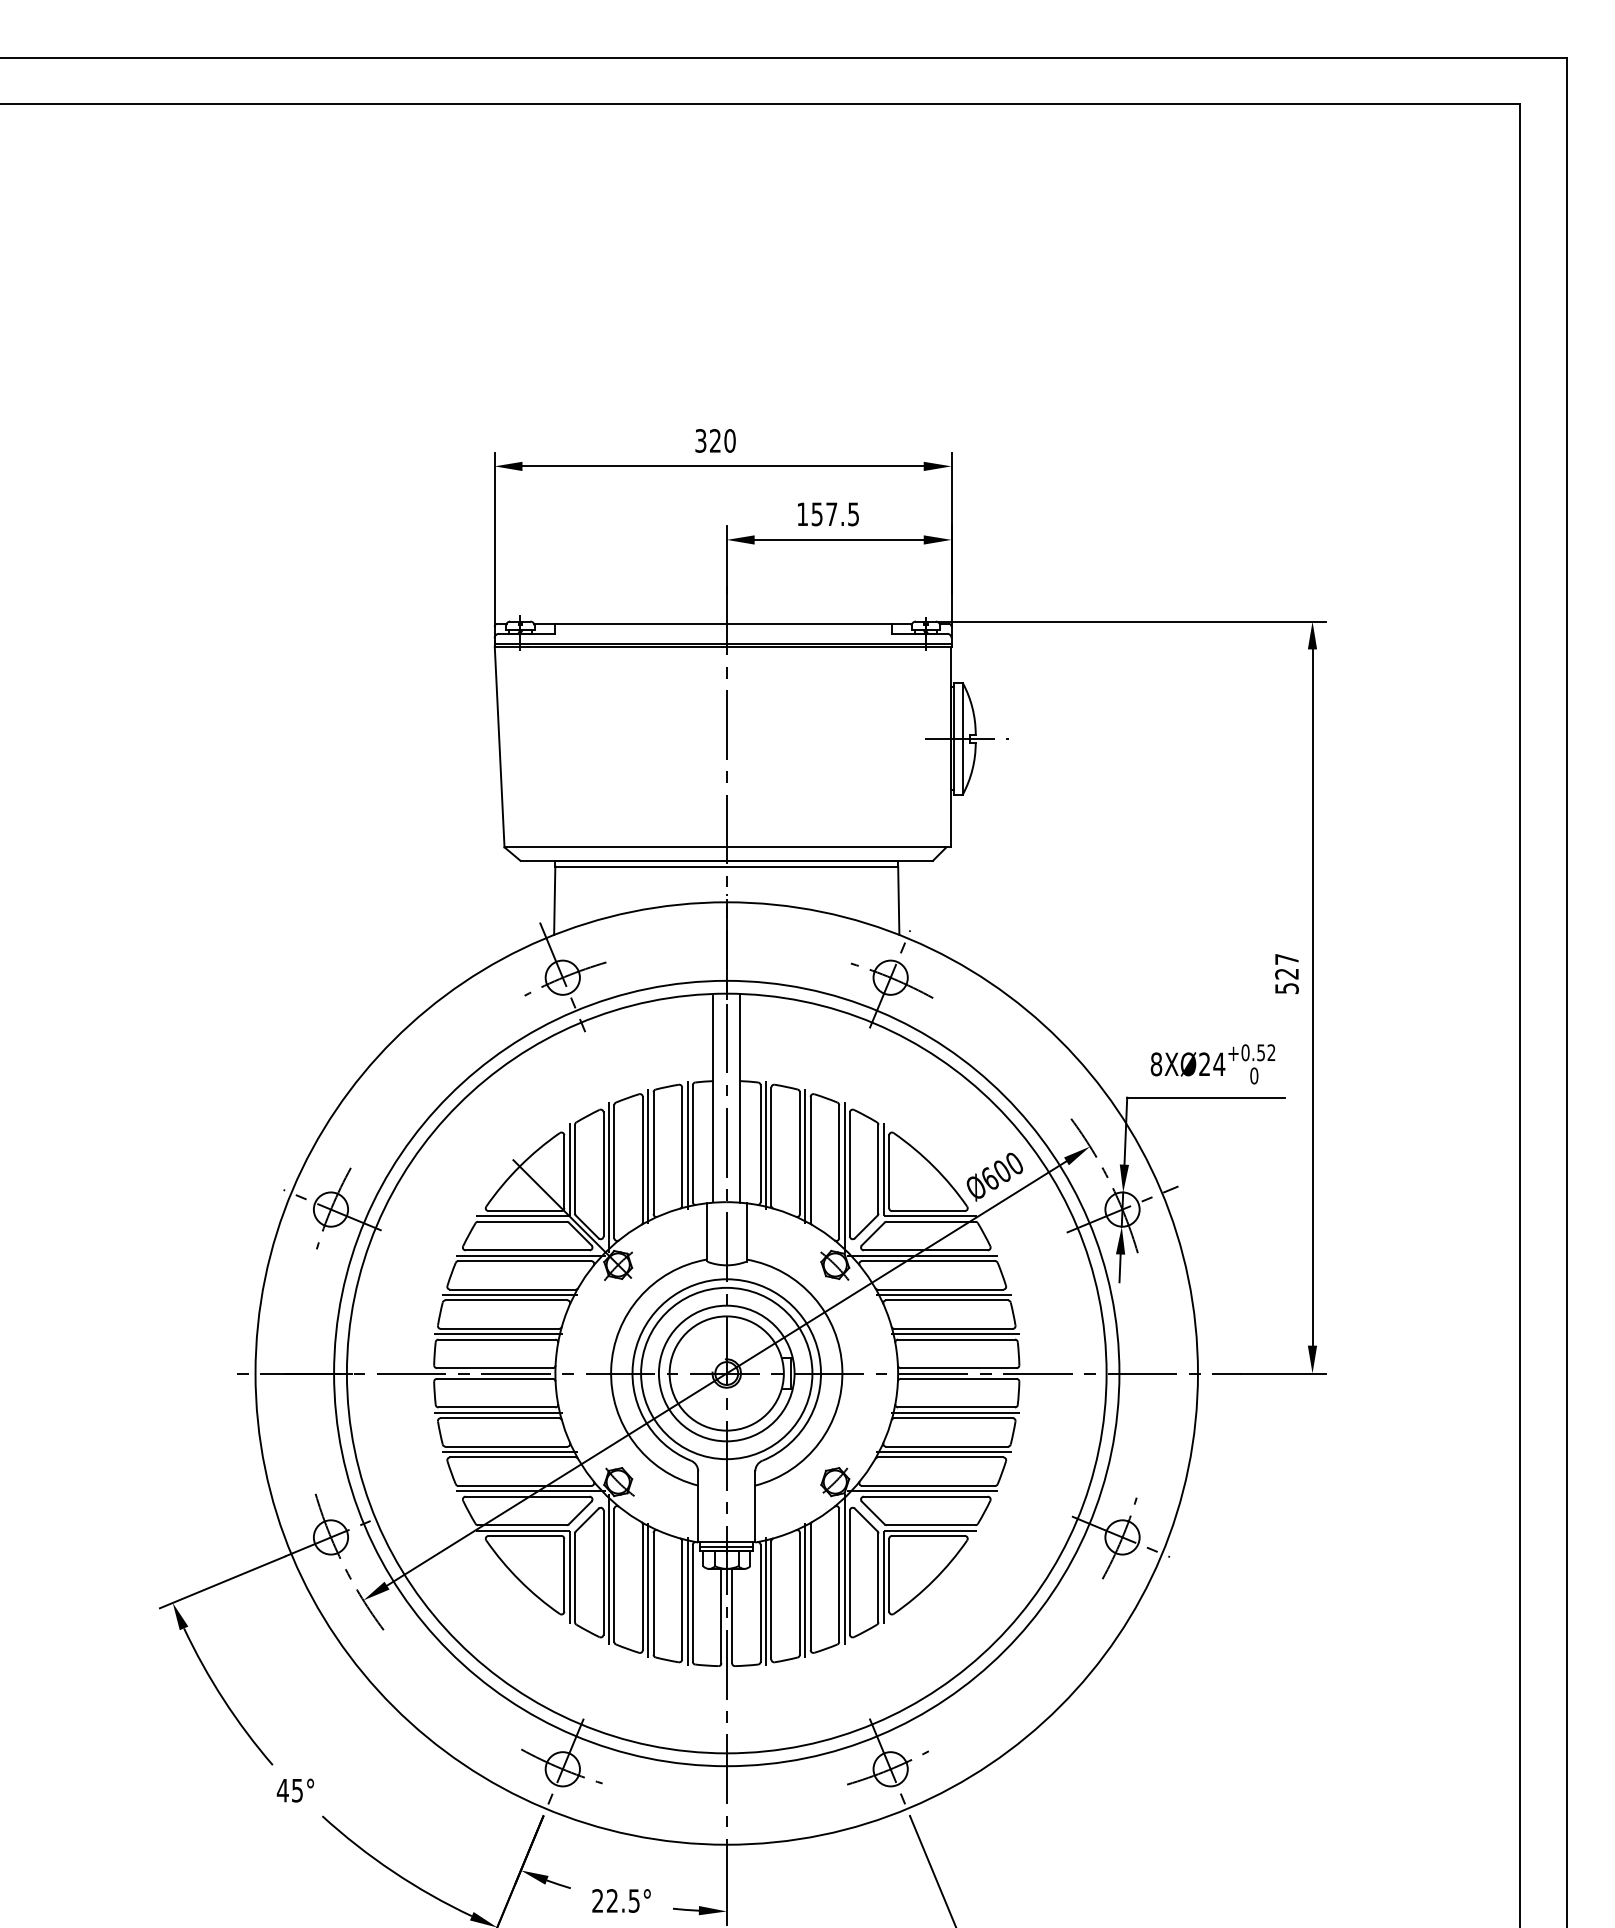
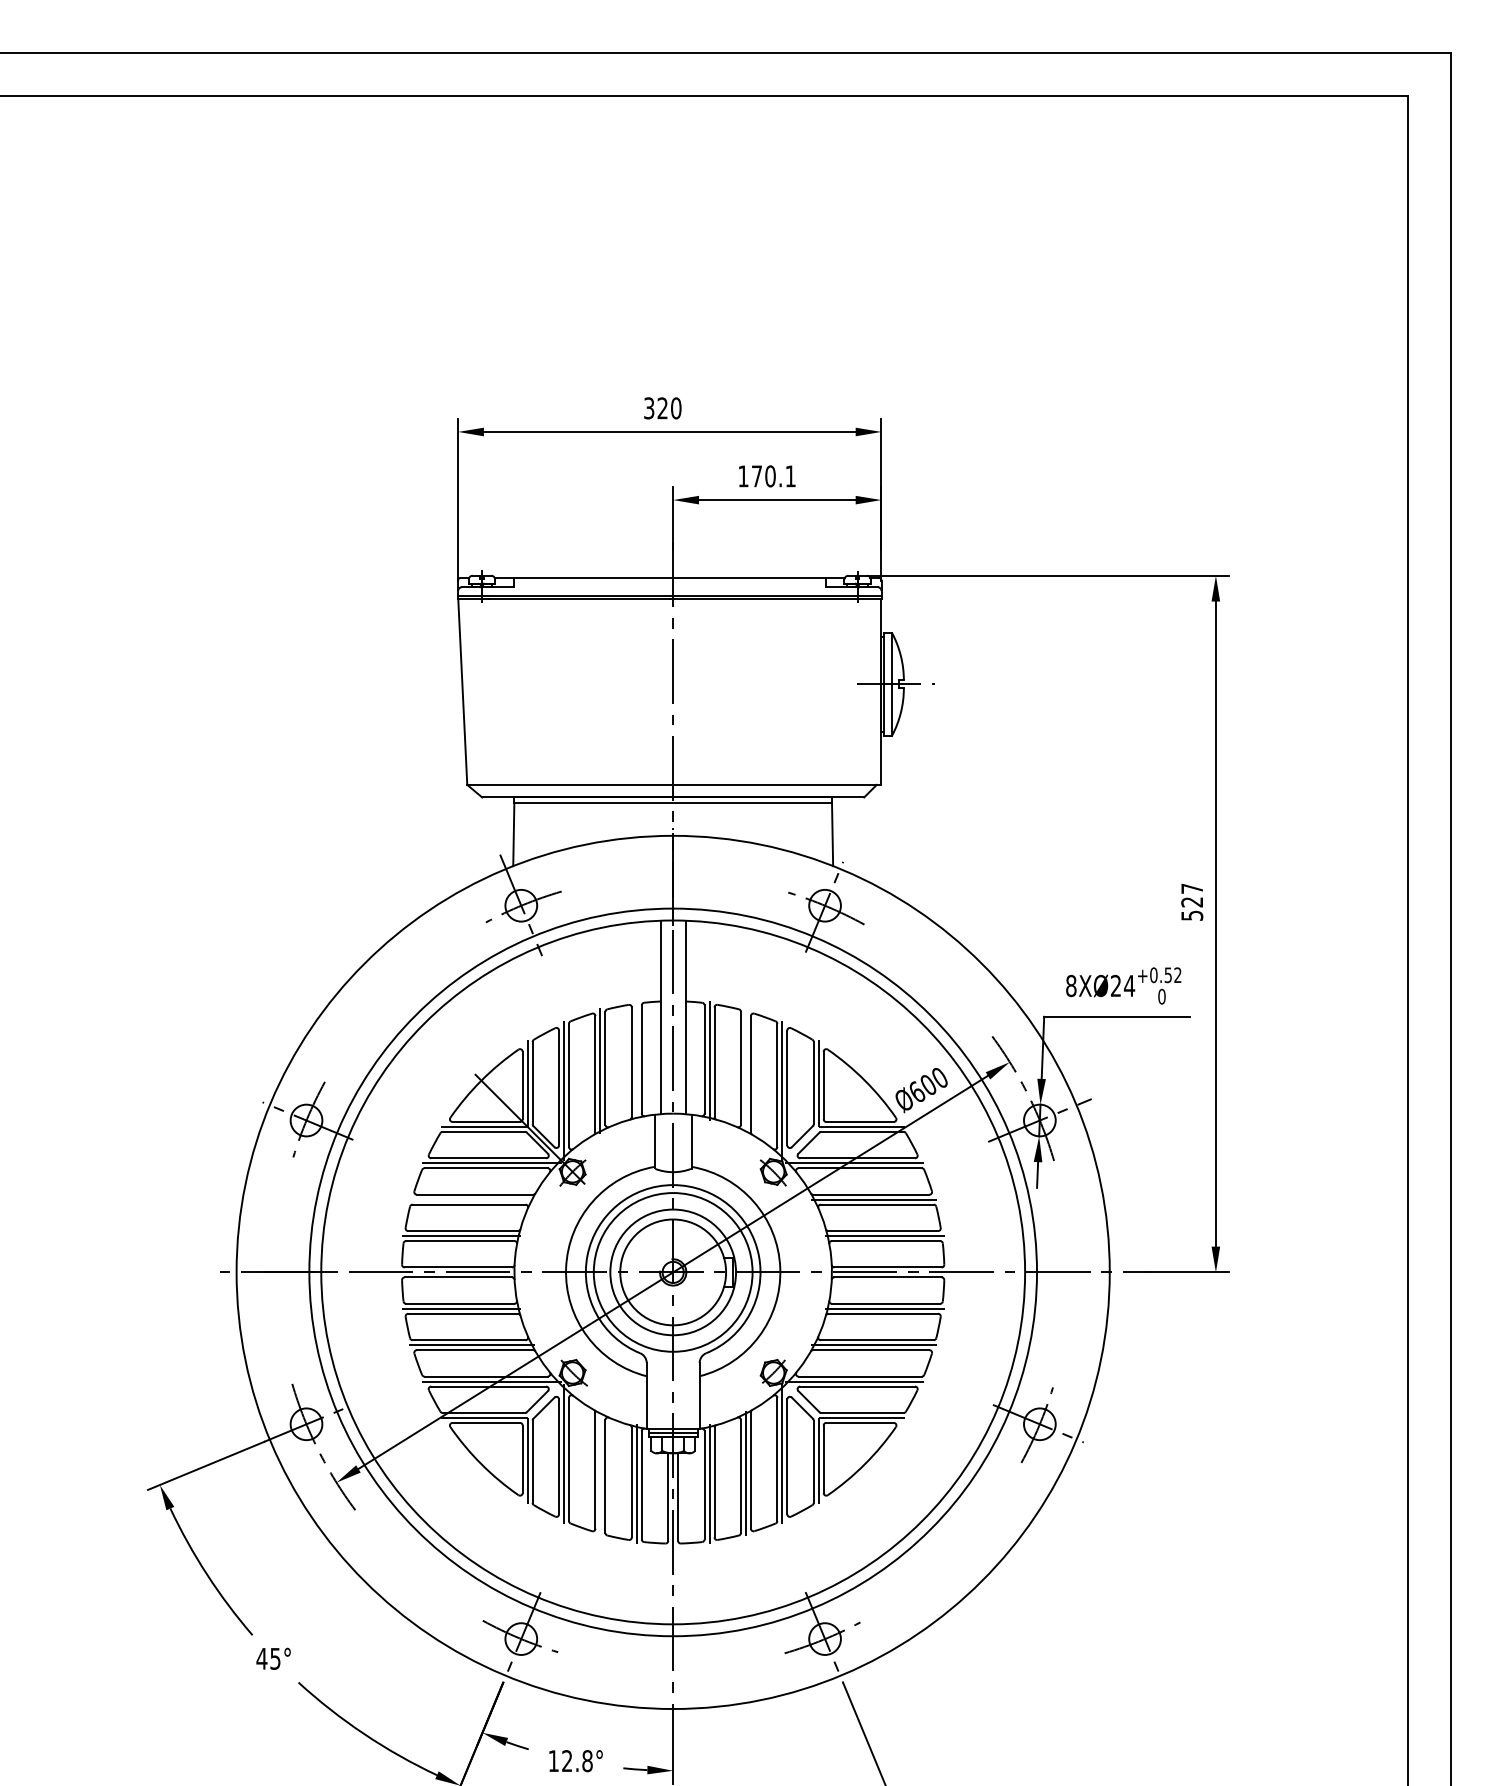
text: (834, 514) -> (773, 476), 157.5 -> 170.1
line: (687, 1144) -> (636, 1060), removed
line: (805, 1156) -> (746, 1071), removed
line: (509, 1294) -> (471, 1199), removed
line: (648, 1590) -> (600, 1473), removed
text: (615, 1900) -> (570, 1760), 22.5° -> 12.8°

